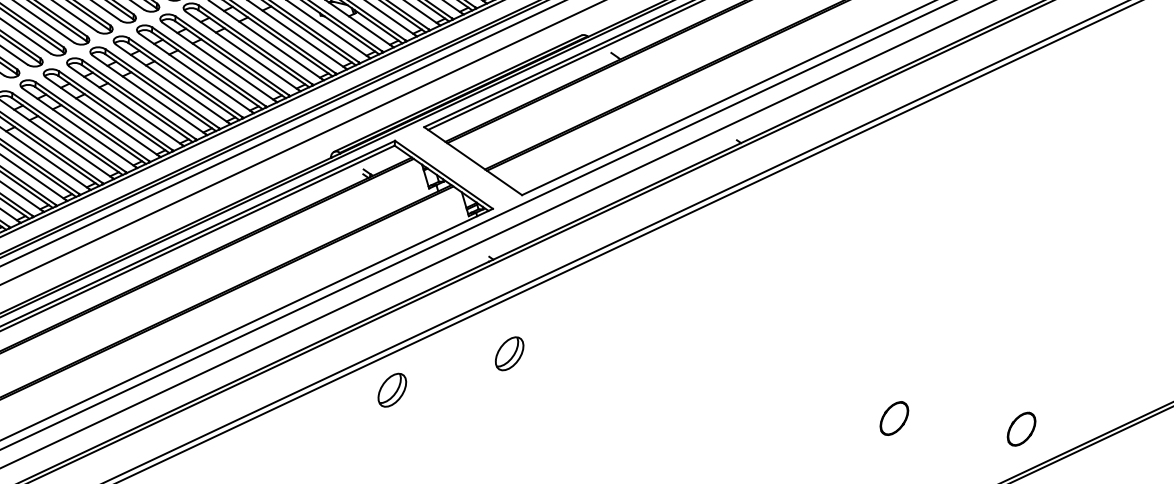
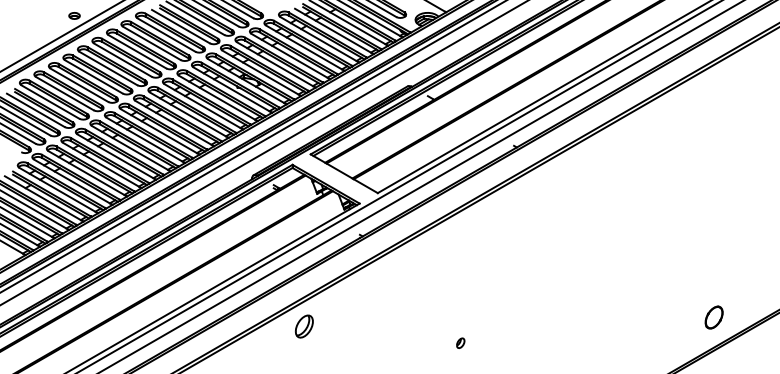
part: (508, 353) -> (377, 296), removed
part: (893, 418) -> (630, 317), removed
part: (629, 434) -> (460, 342), added

